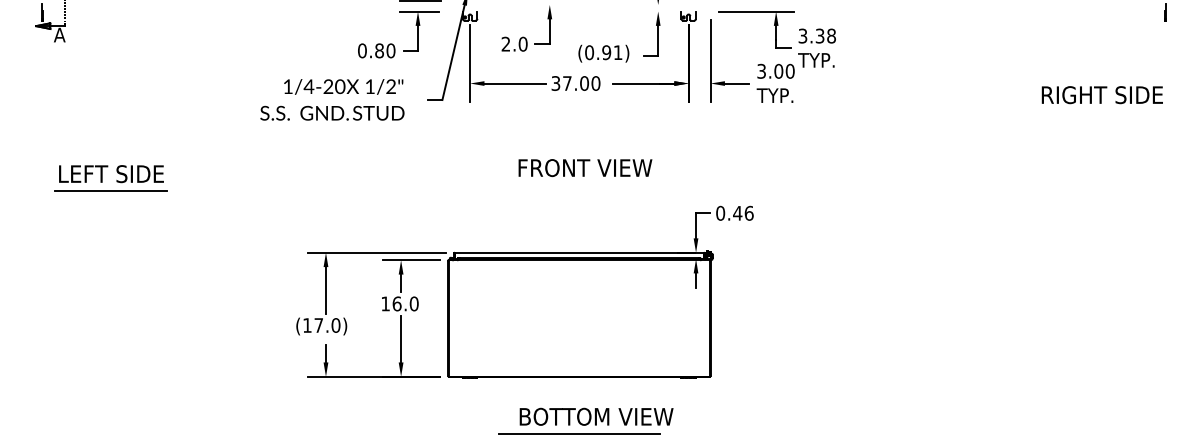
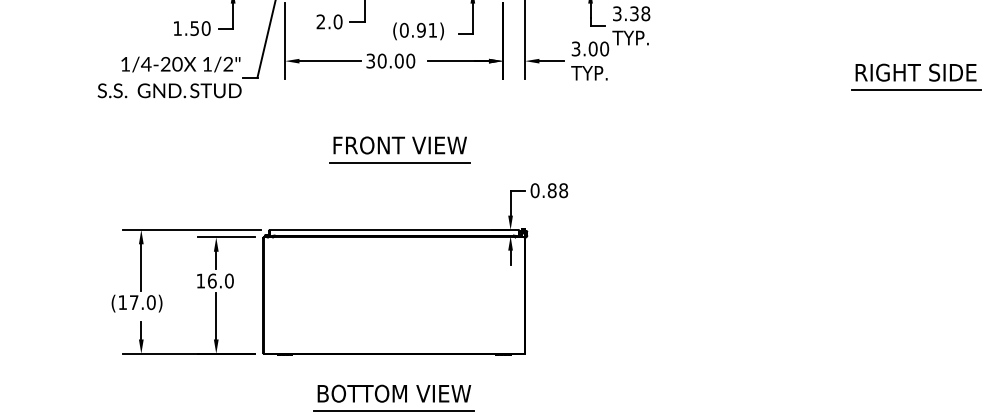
text: (370, 50) -> (185, 28), 0.80 -> 1.50
text: (567, 83) -> (382, 61), 37.00 -> 30.00
text: (332, 99) -> (169, 77), moved
line: (1102, 112) -> (916, 90), added
line: (584, 185) -> (399, 162), added
text: (743, 212) -> (557, 189), 0.46 -> 0.88
text: (596, 416) -> (394, 393), moved

